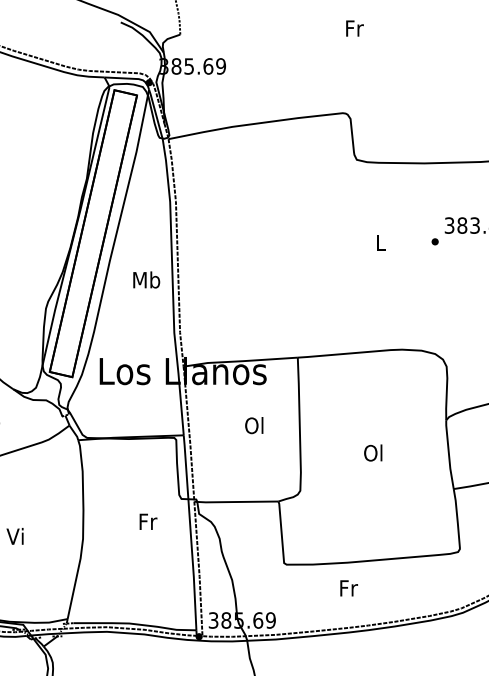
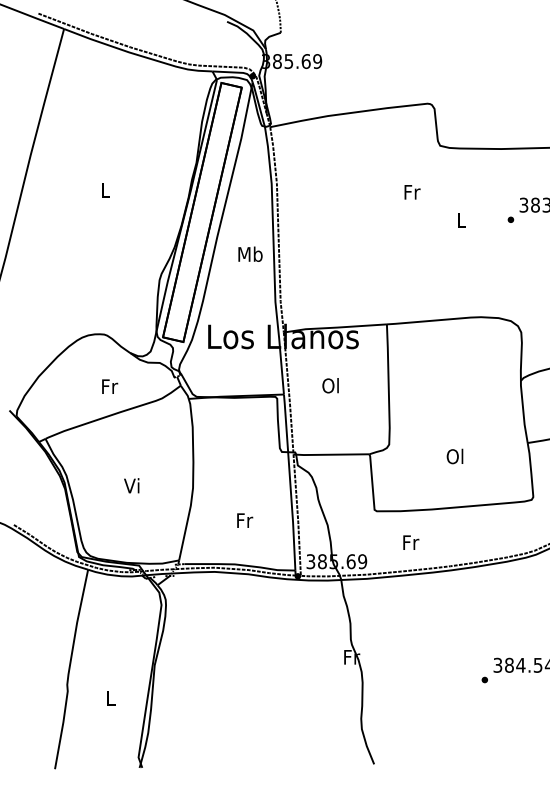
text: (354, 28) -> (412, 192), moved
text: (254, 425) -> (330, 385), moved
text: (372, 453) -> (454, 456), moved
text: (148, 521) -> (245, 520), moved
text: (349, 588) -> (411, 542), moved

